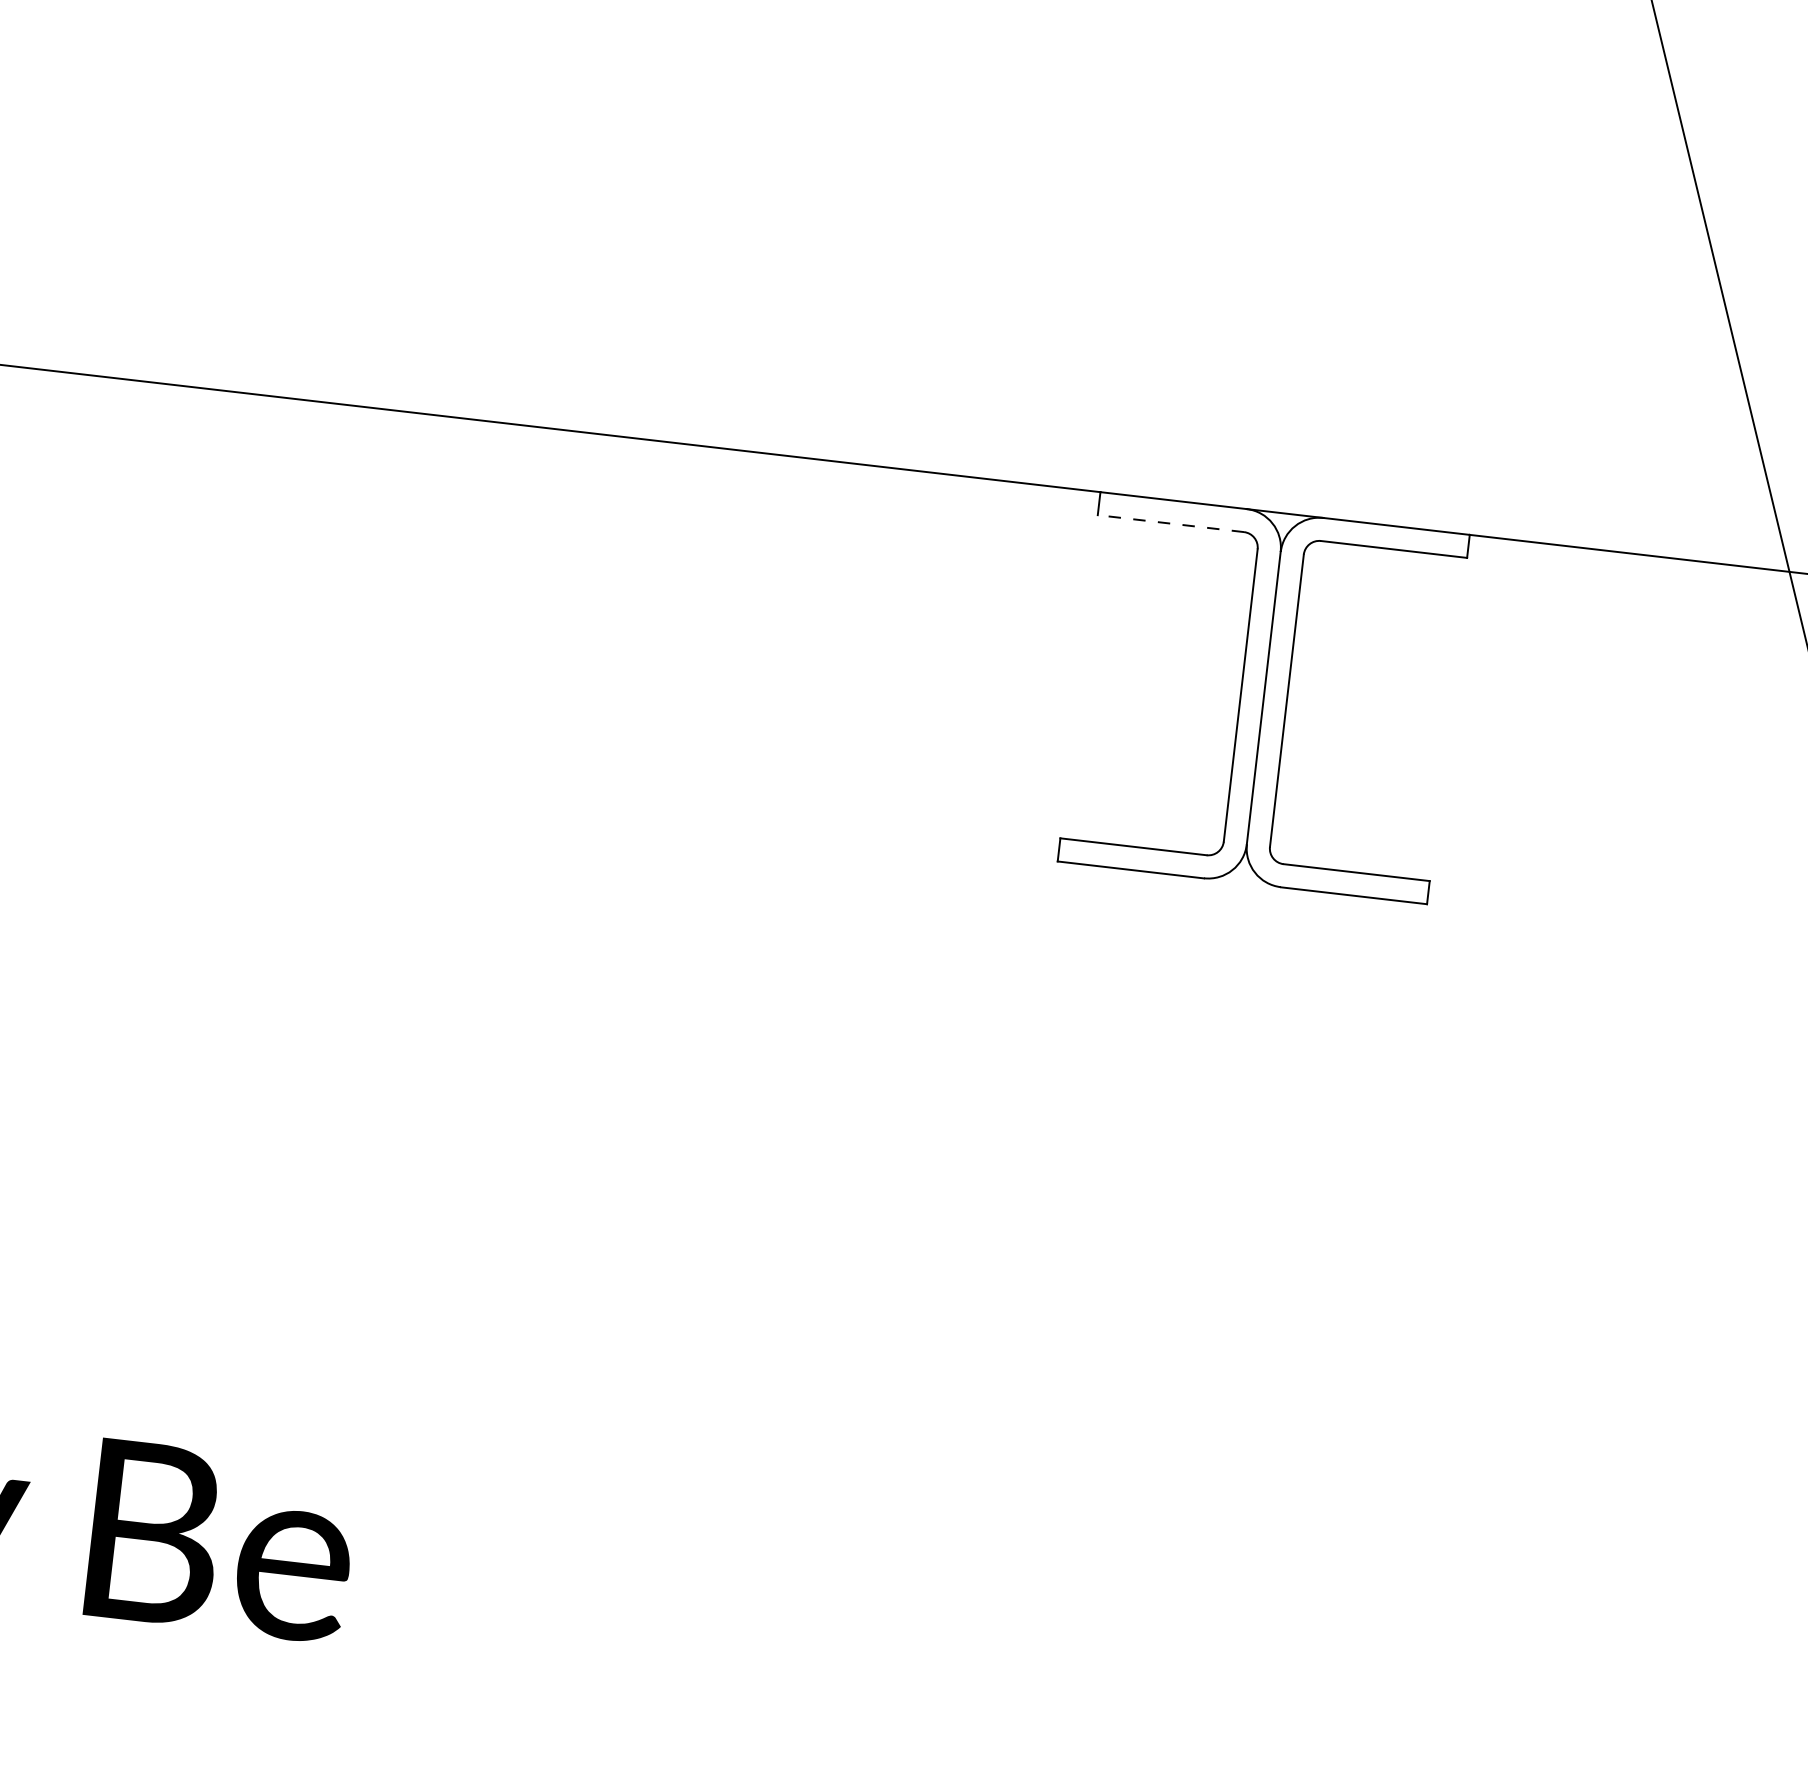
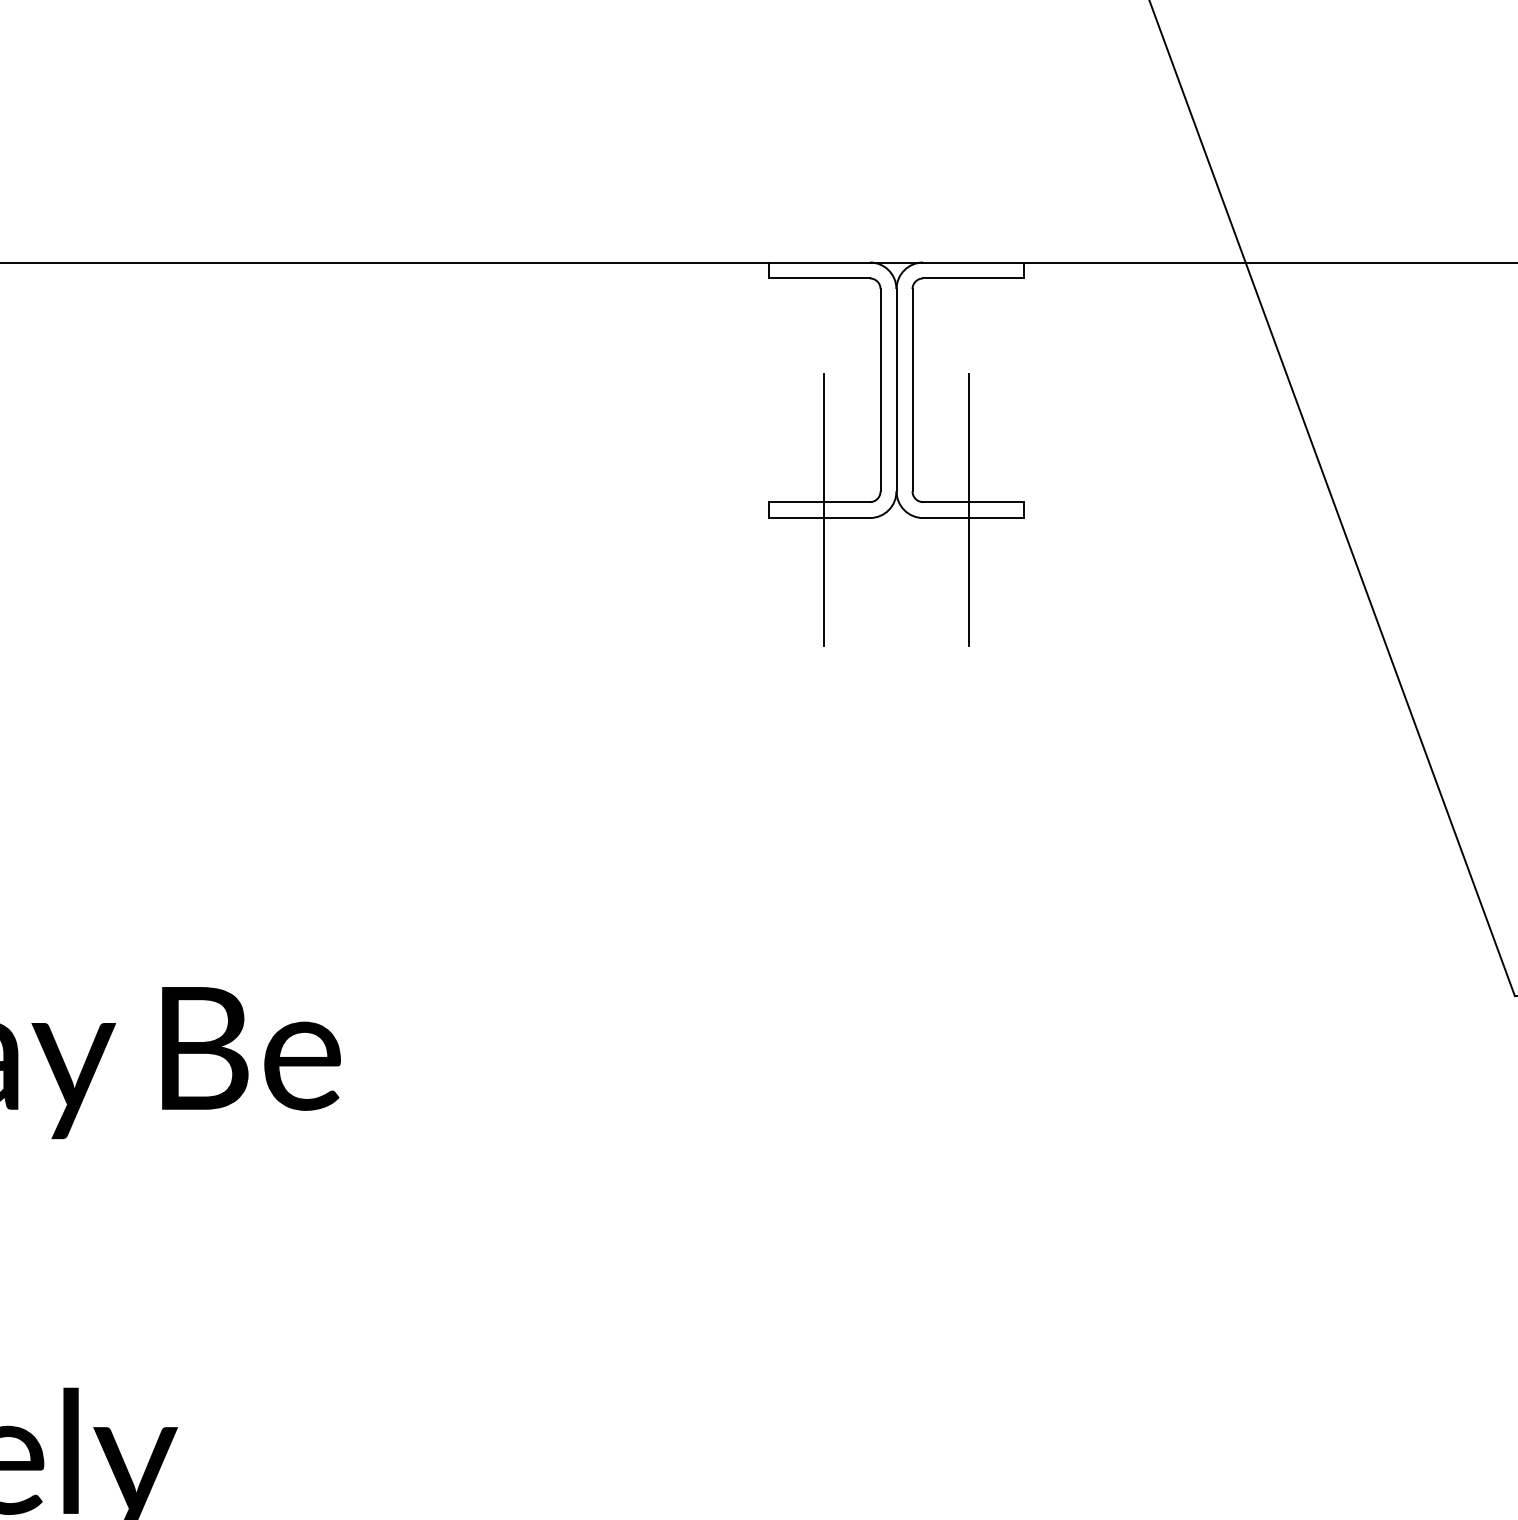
line: (1171, 523) -> (819, 278), dashed -> solid
line: (1139, 858) -> (824, 509), added
line: (1347, 882) -> (968, 509), added

